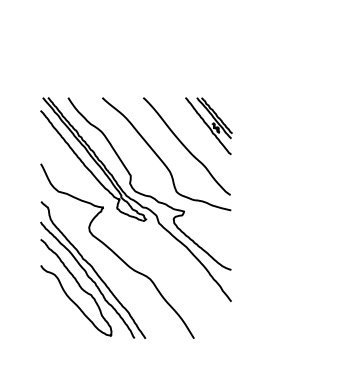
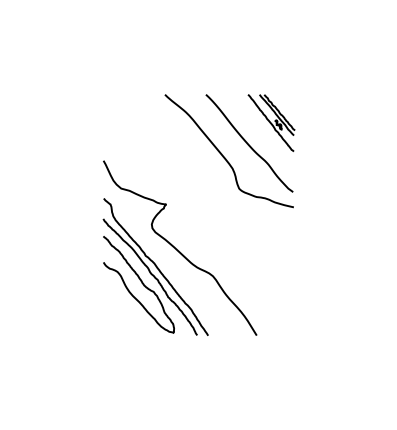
part: (135, 199) -> (198, 196), removed

